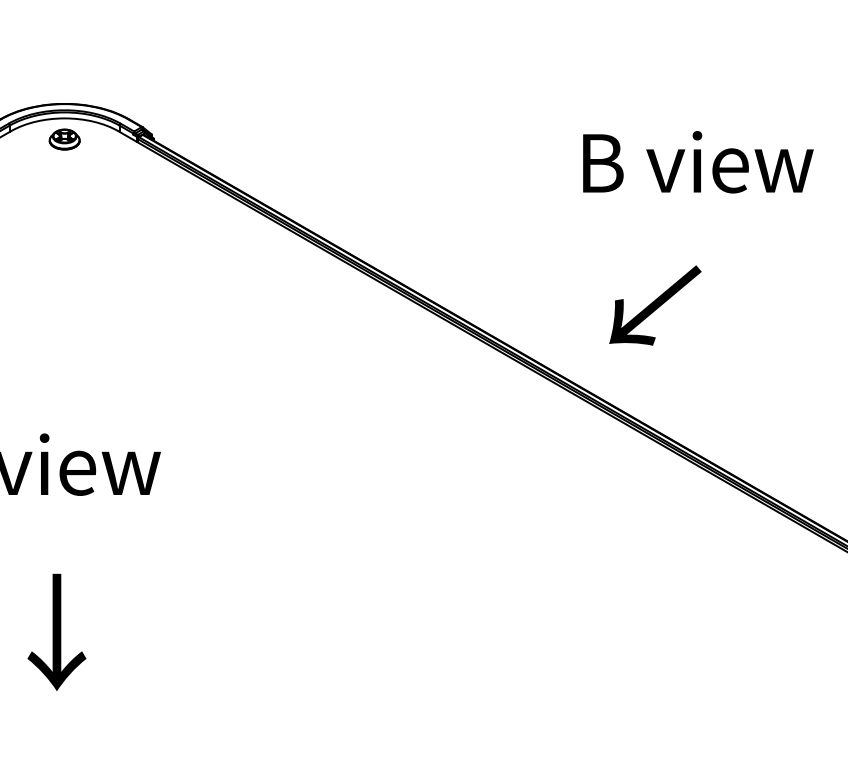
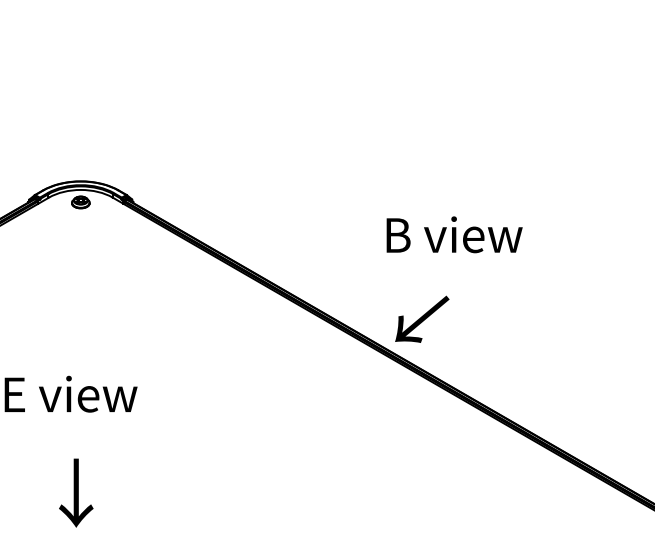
text: (698, 161) -> (454, 234), moved
text: (655, 304) -> (422, 318), moved

